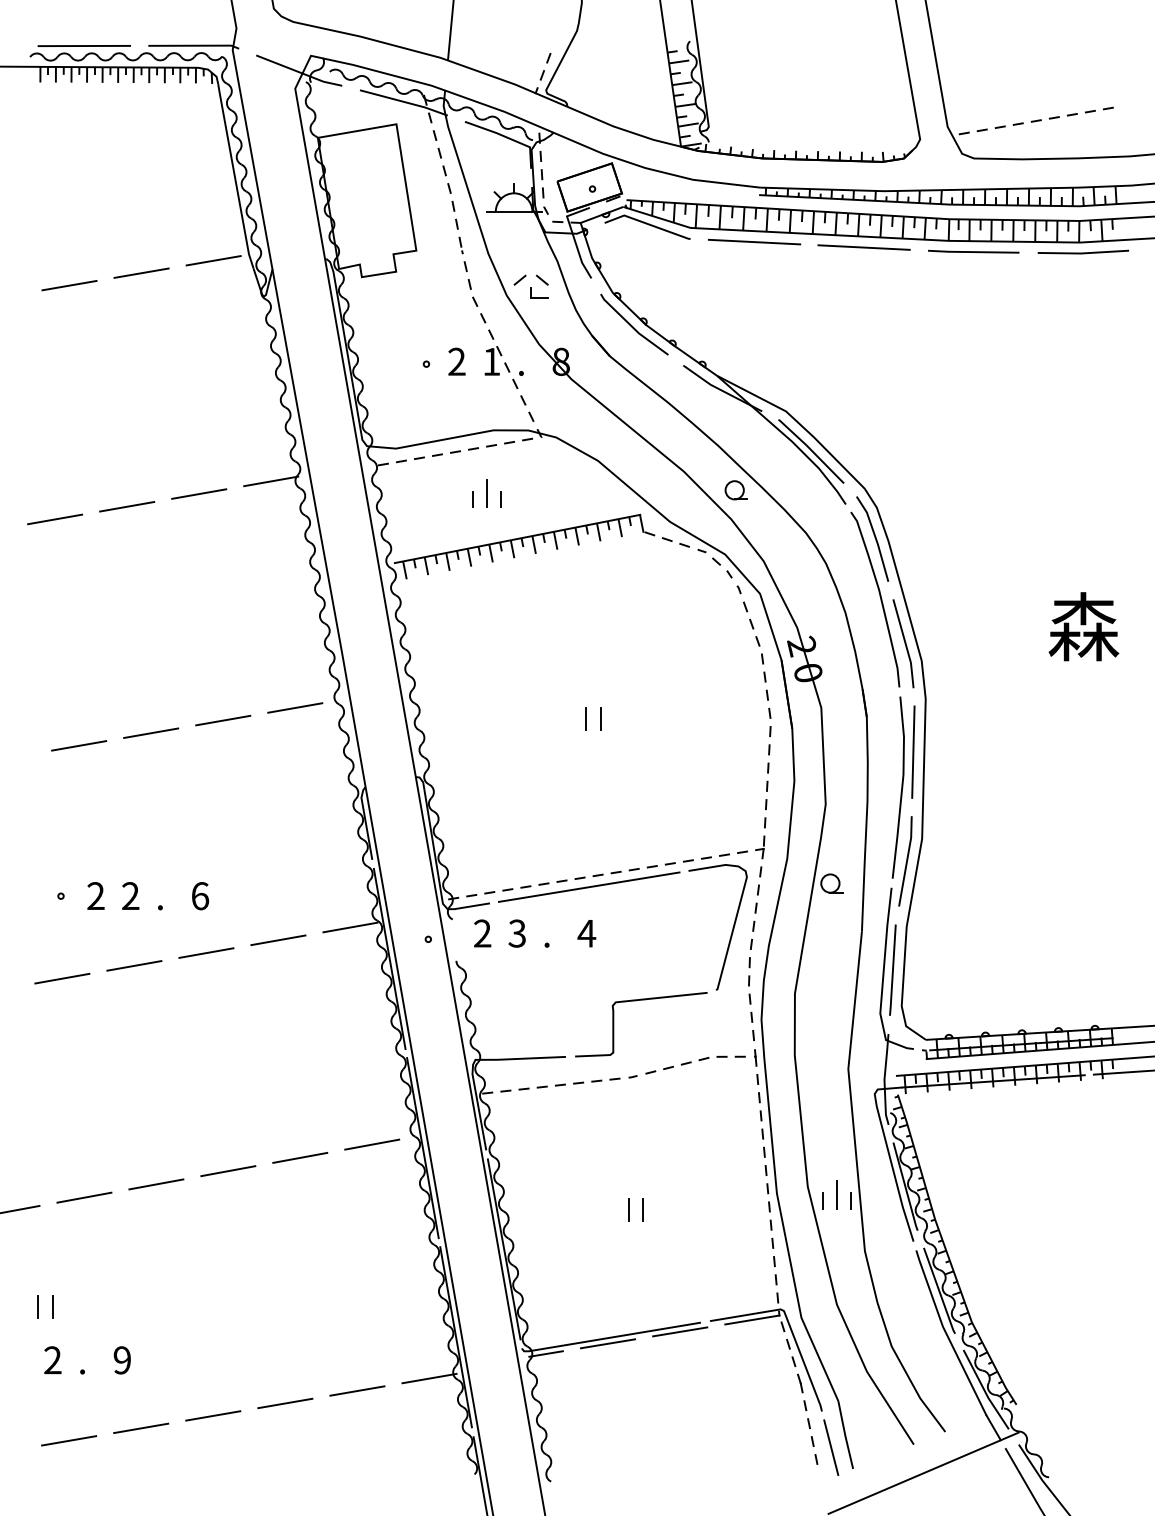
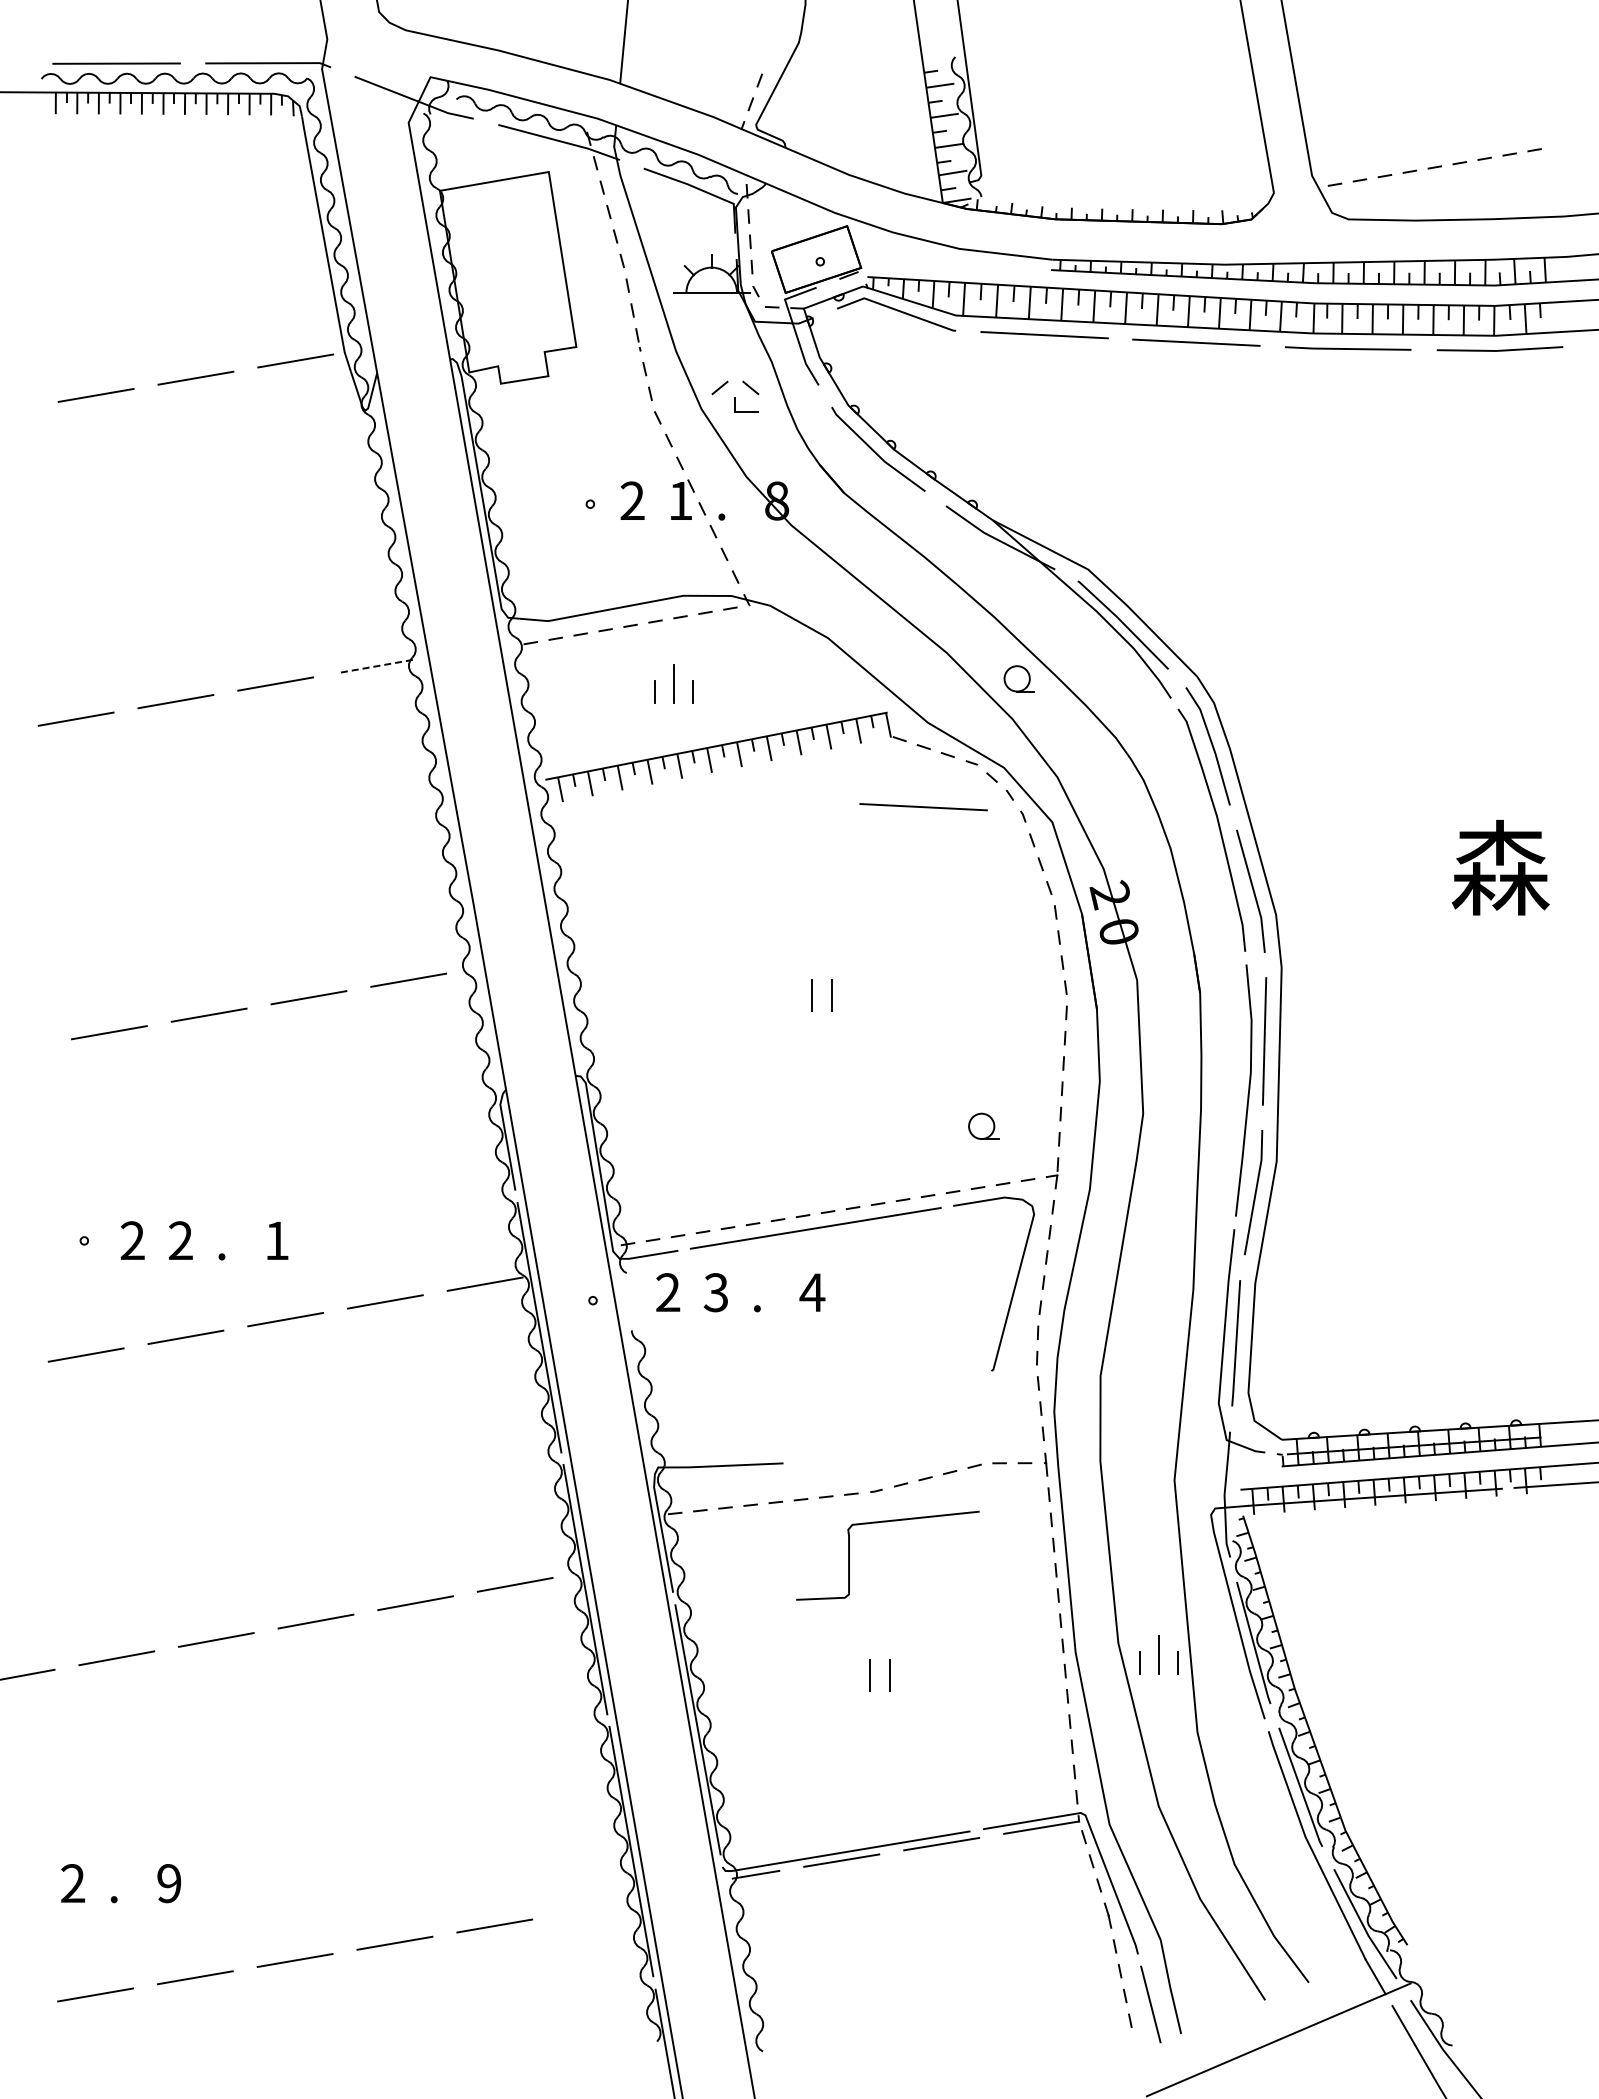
line: (271, 481) -> (375, 666), solid -> dashed
line: (667, 583) -> (923, 807), added
part: (831, 882) -> (983, 1125), moved
text: (200, 895) -> (277, 1240), 6 -> 1
curve: (641, 1000) -> (887, 1522), moved
line: (37, 1306) -> (51, 1809), removed
line: (52, 1306) -> (72, 1809), removed
line: (429, 1378) -> (594, 1908), removed

